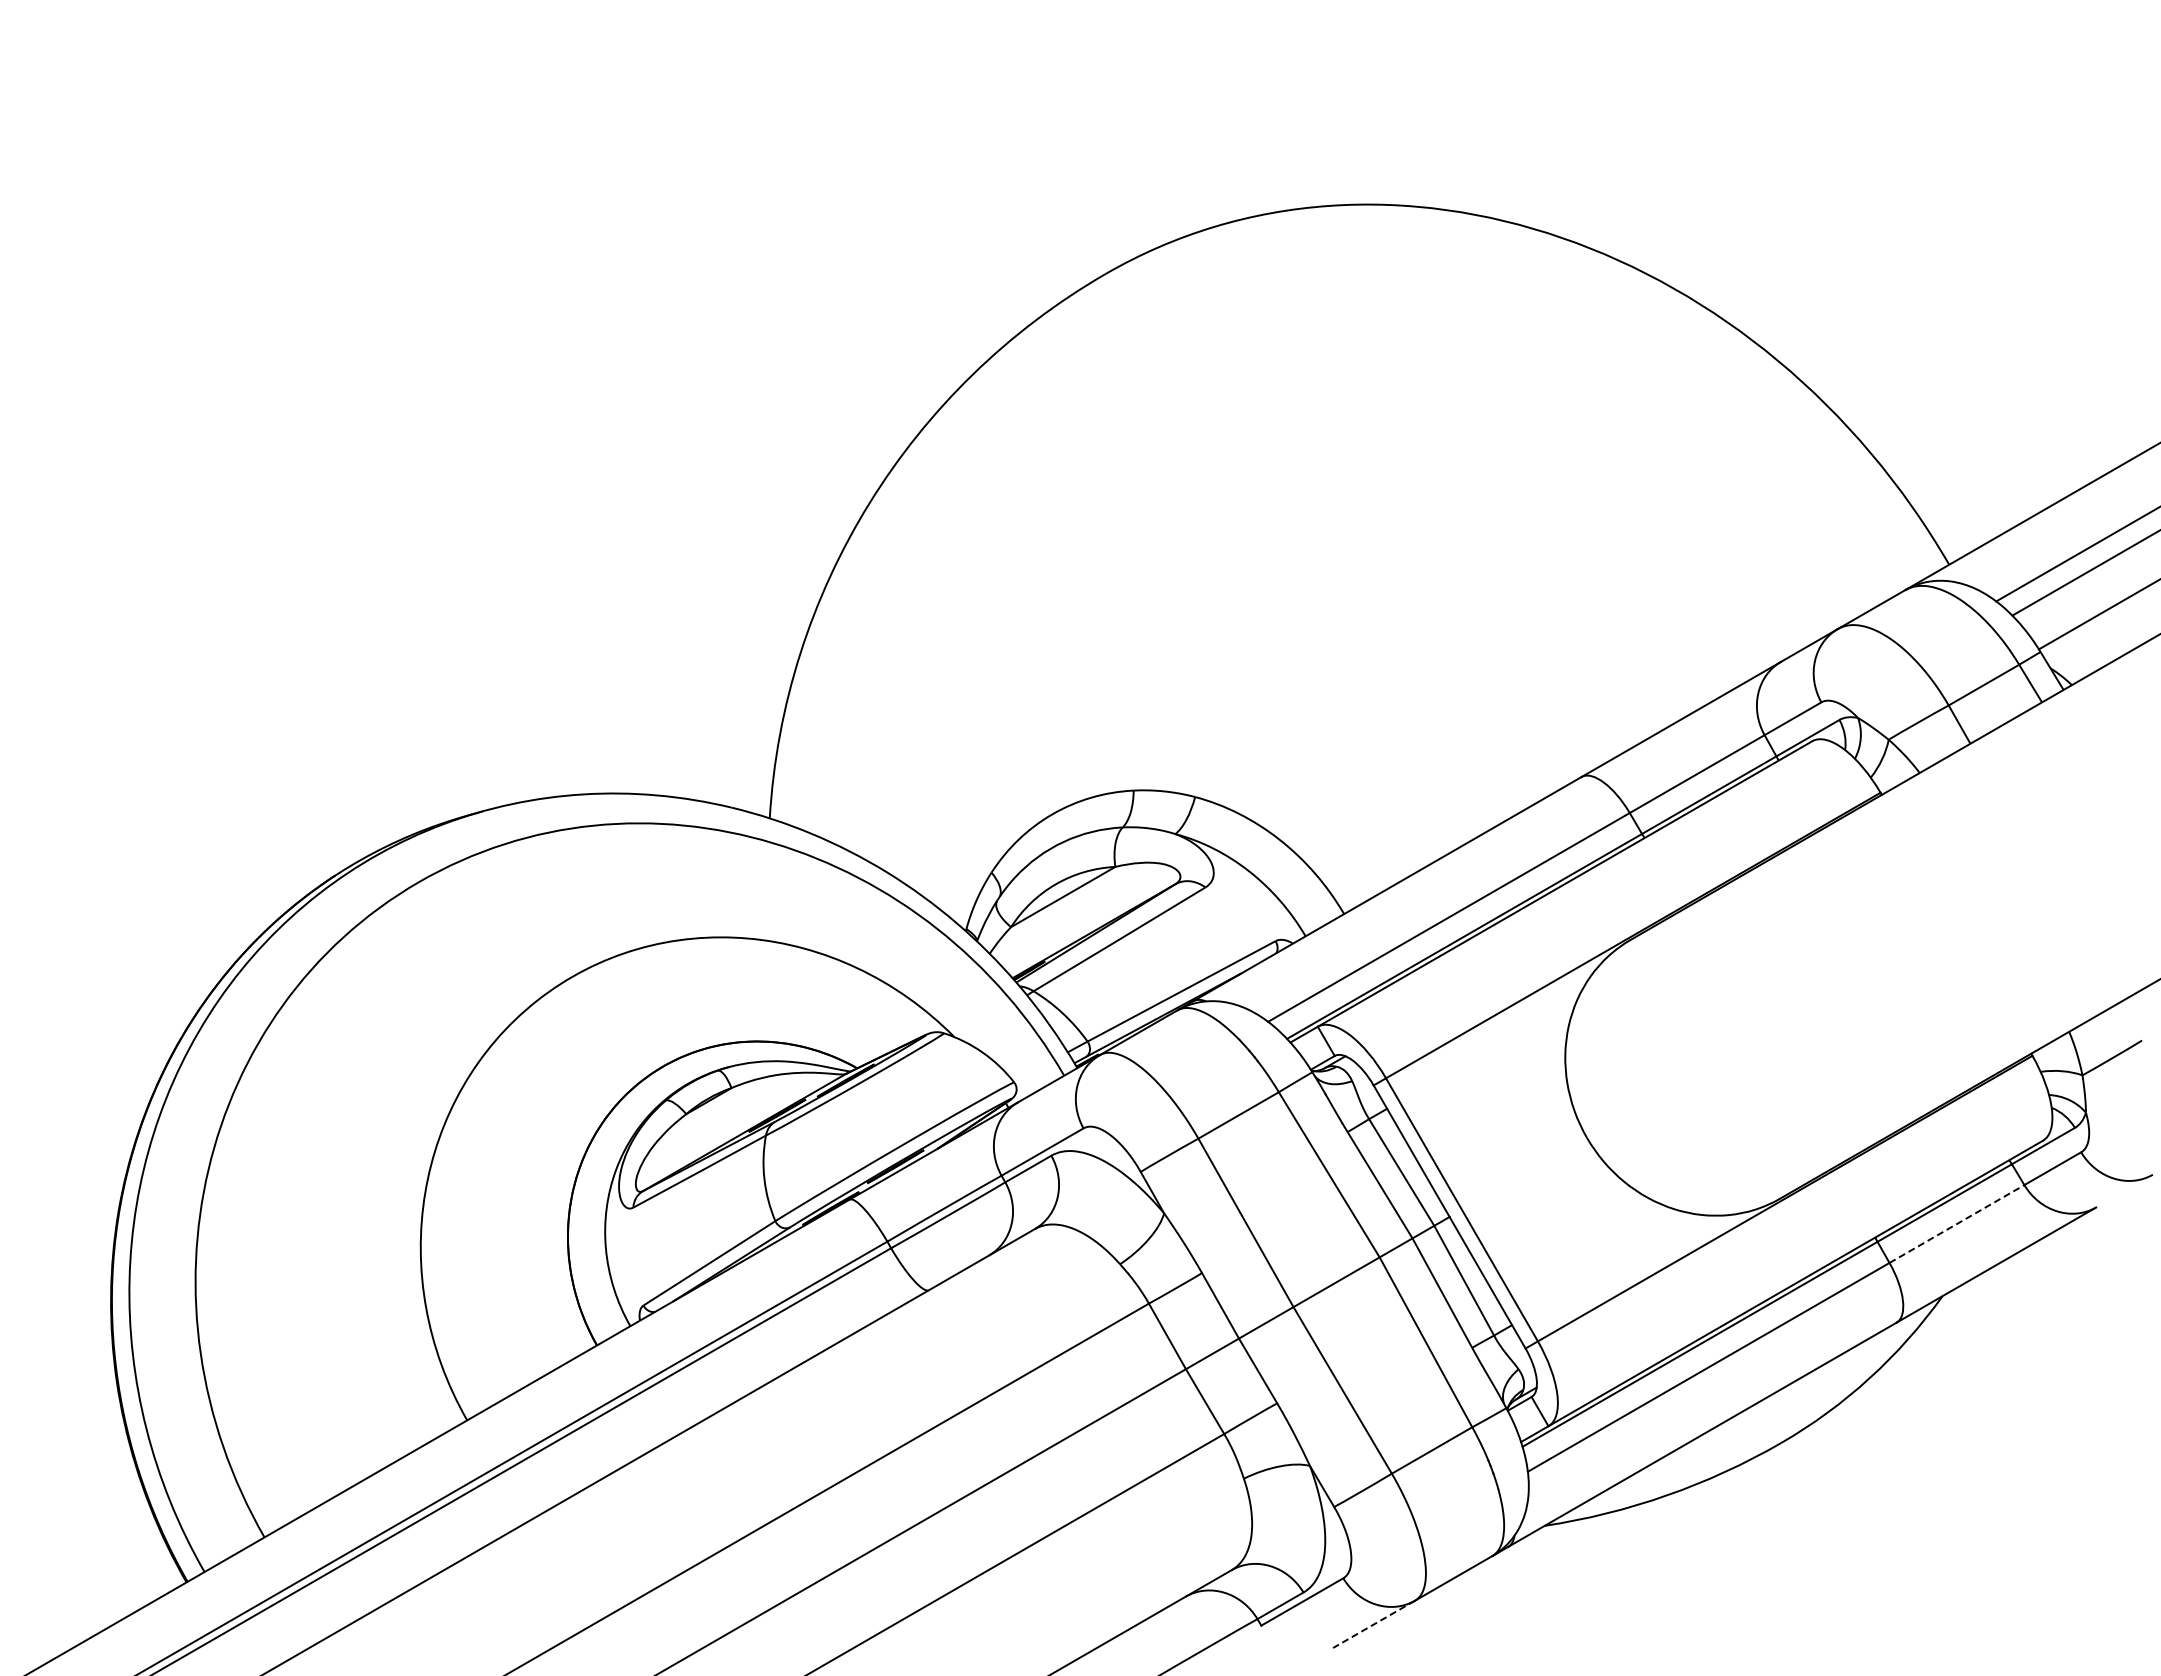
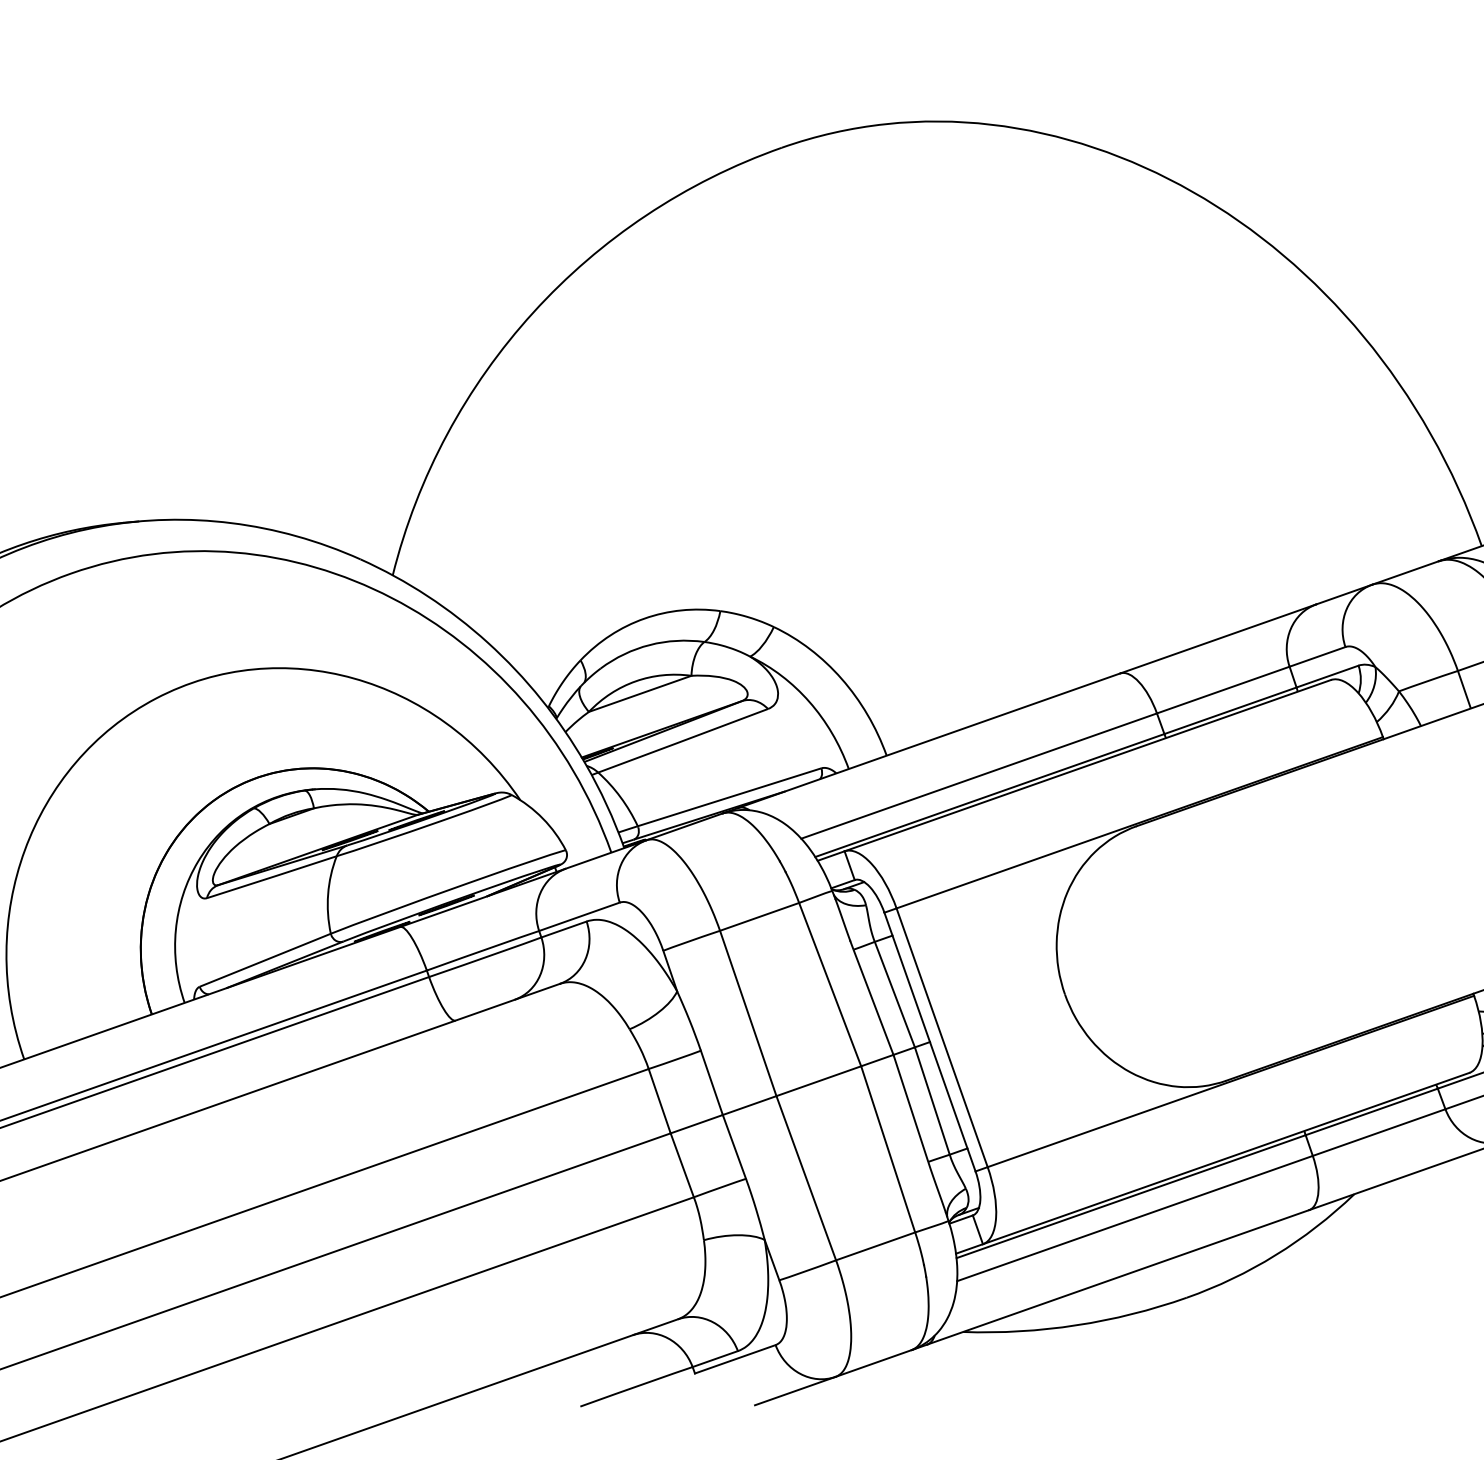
line: (1956, 1224) -> (1378, 1132), dashed -> solid
line: (1373, 1624) -> (794, 1391), dashed -> solid

